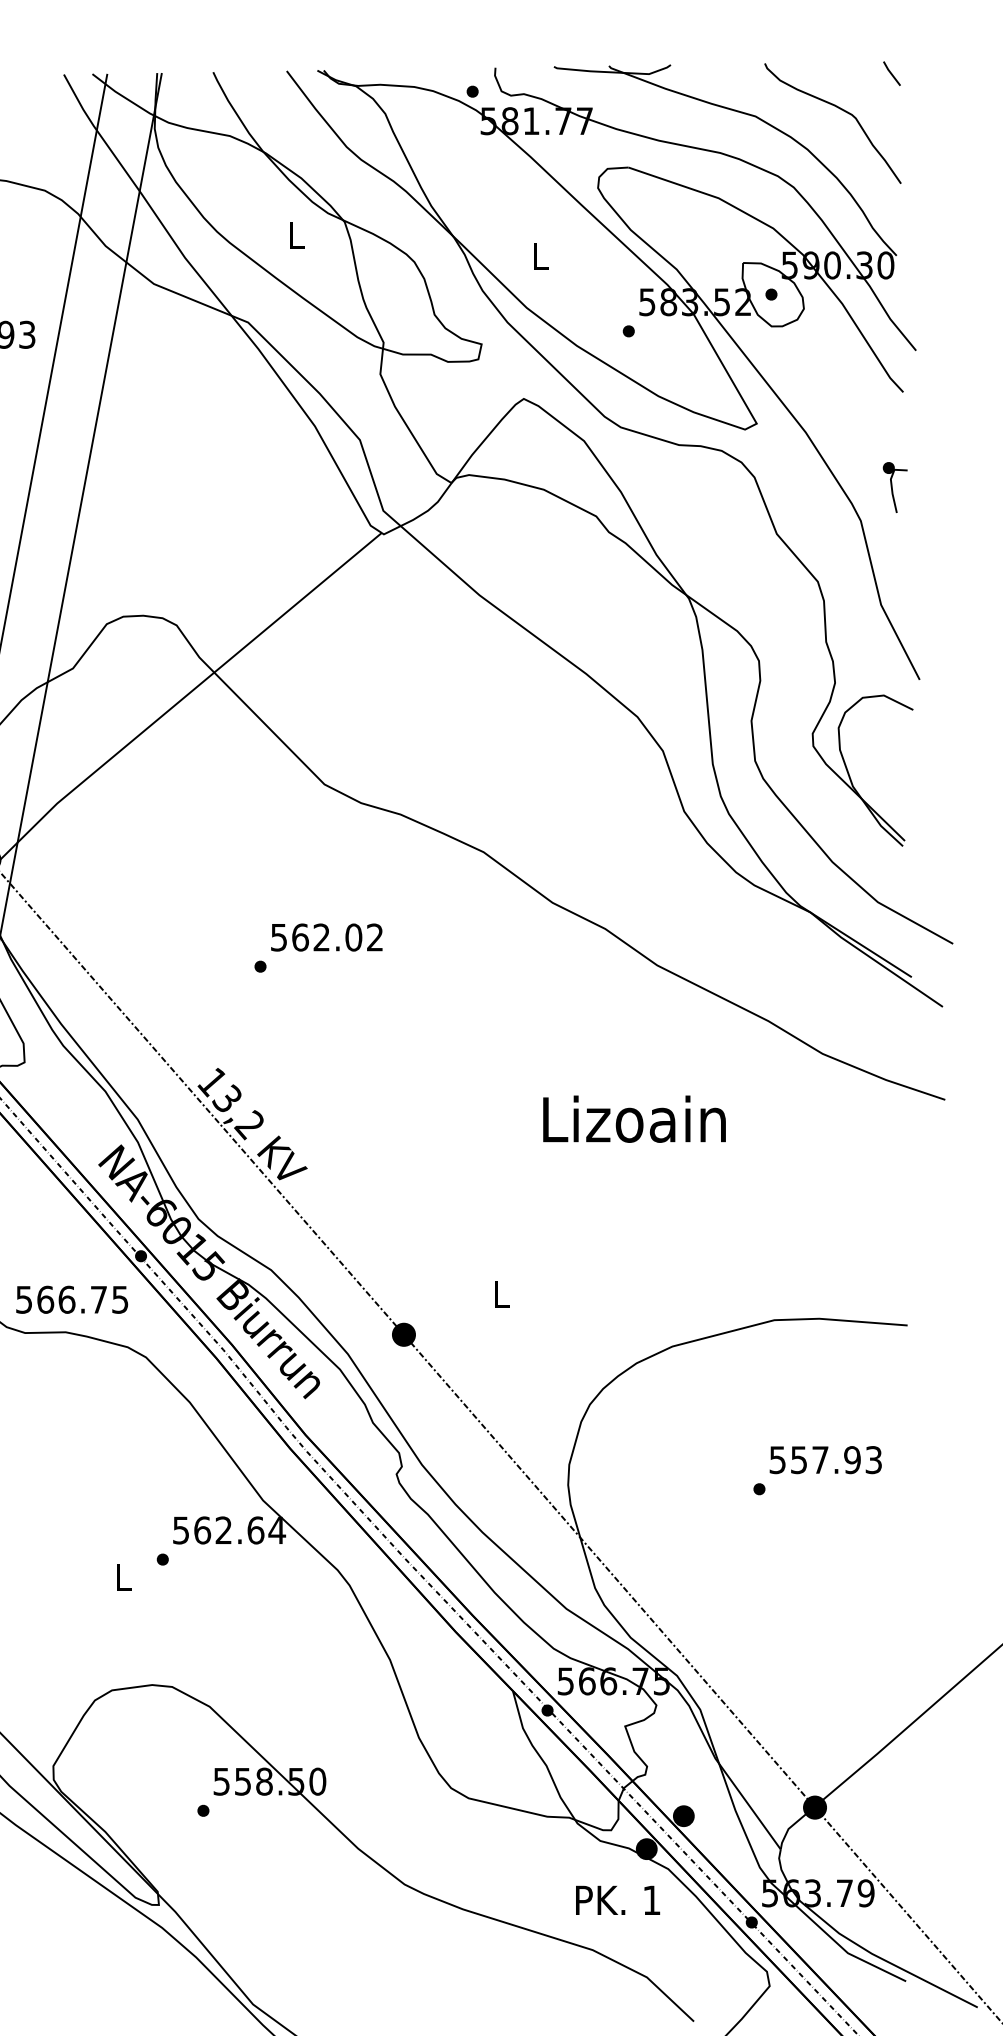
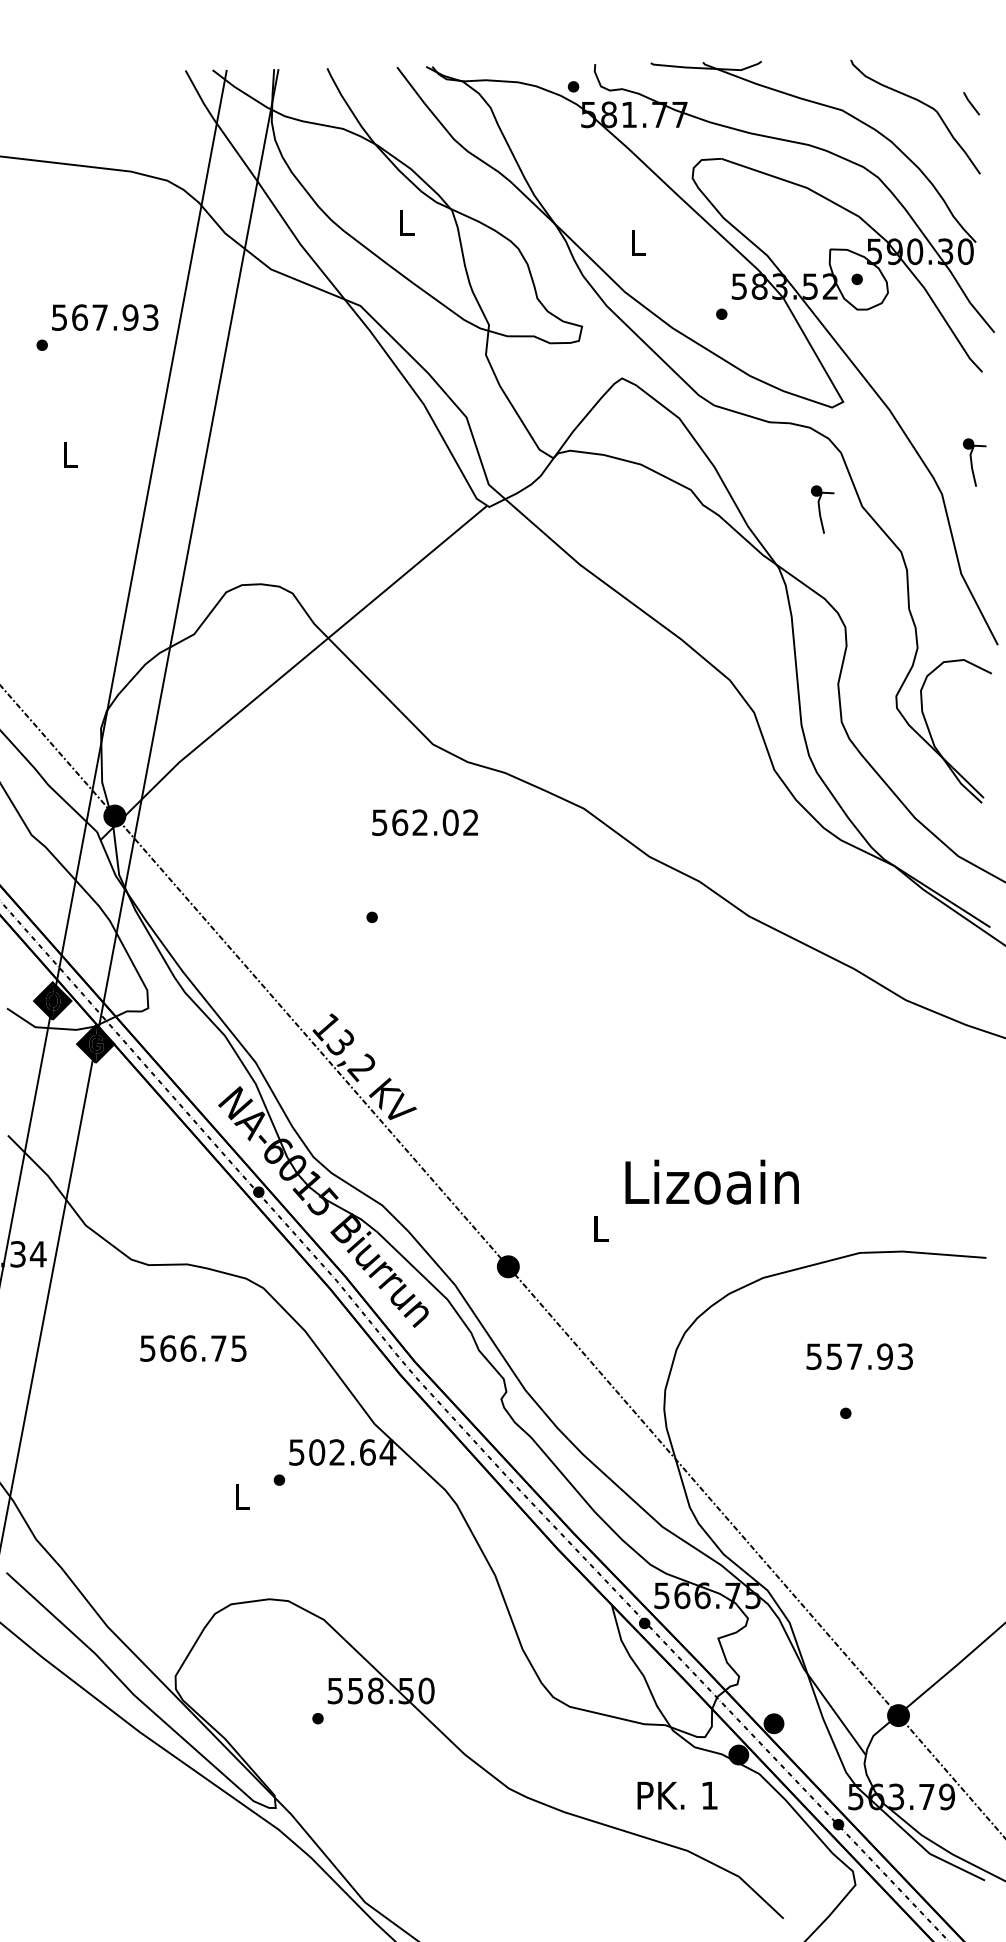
line: (891, 73) -> (971, 103), moved
part: (734, 536) -> (822, 509), added
text: (326, 937) -> (424, 822), moved
text: (633, 1118) -> (711, 1181), moved
text: (72, 1299) -> (193, 1348), moved
text: (825, 1459) -> (859, 1356), moved
text: (202, 1530) -> (317, 1452), 562.64 -> 502.64
text: (617, 1900) -> (677, 1795), moved

